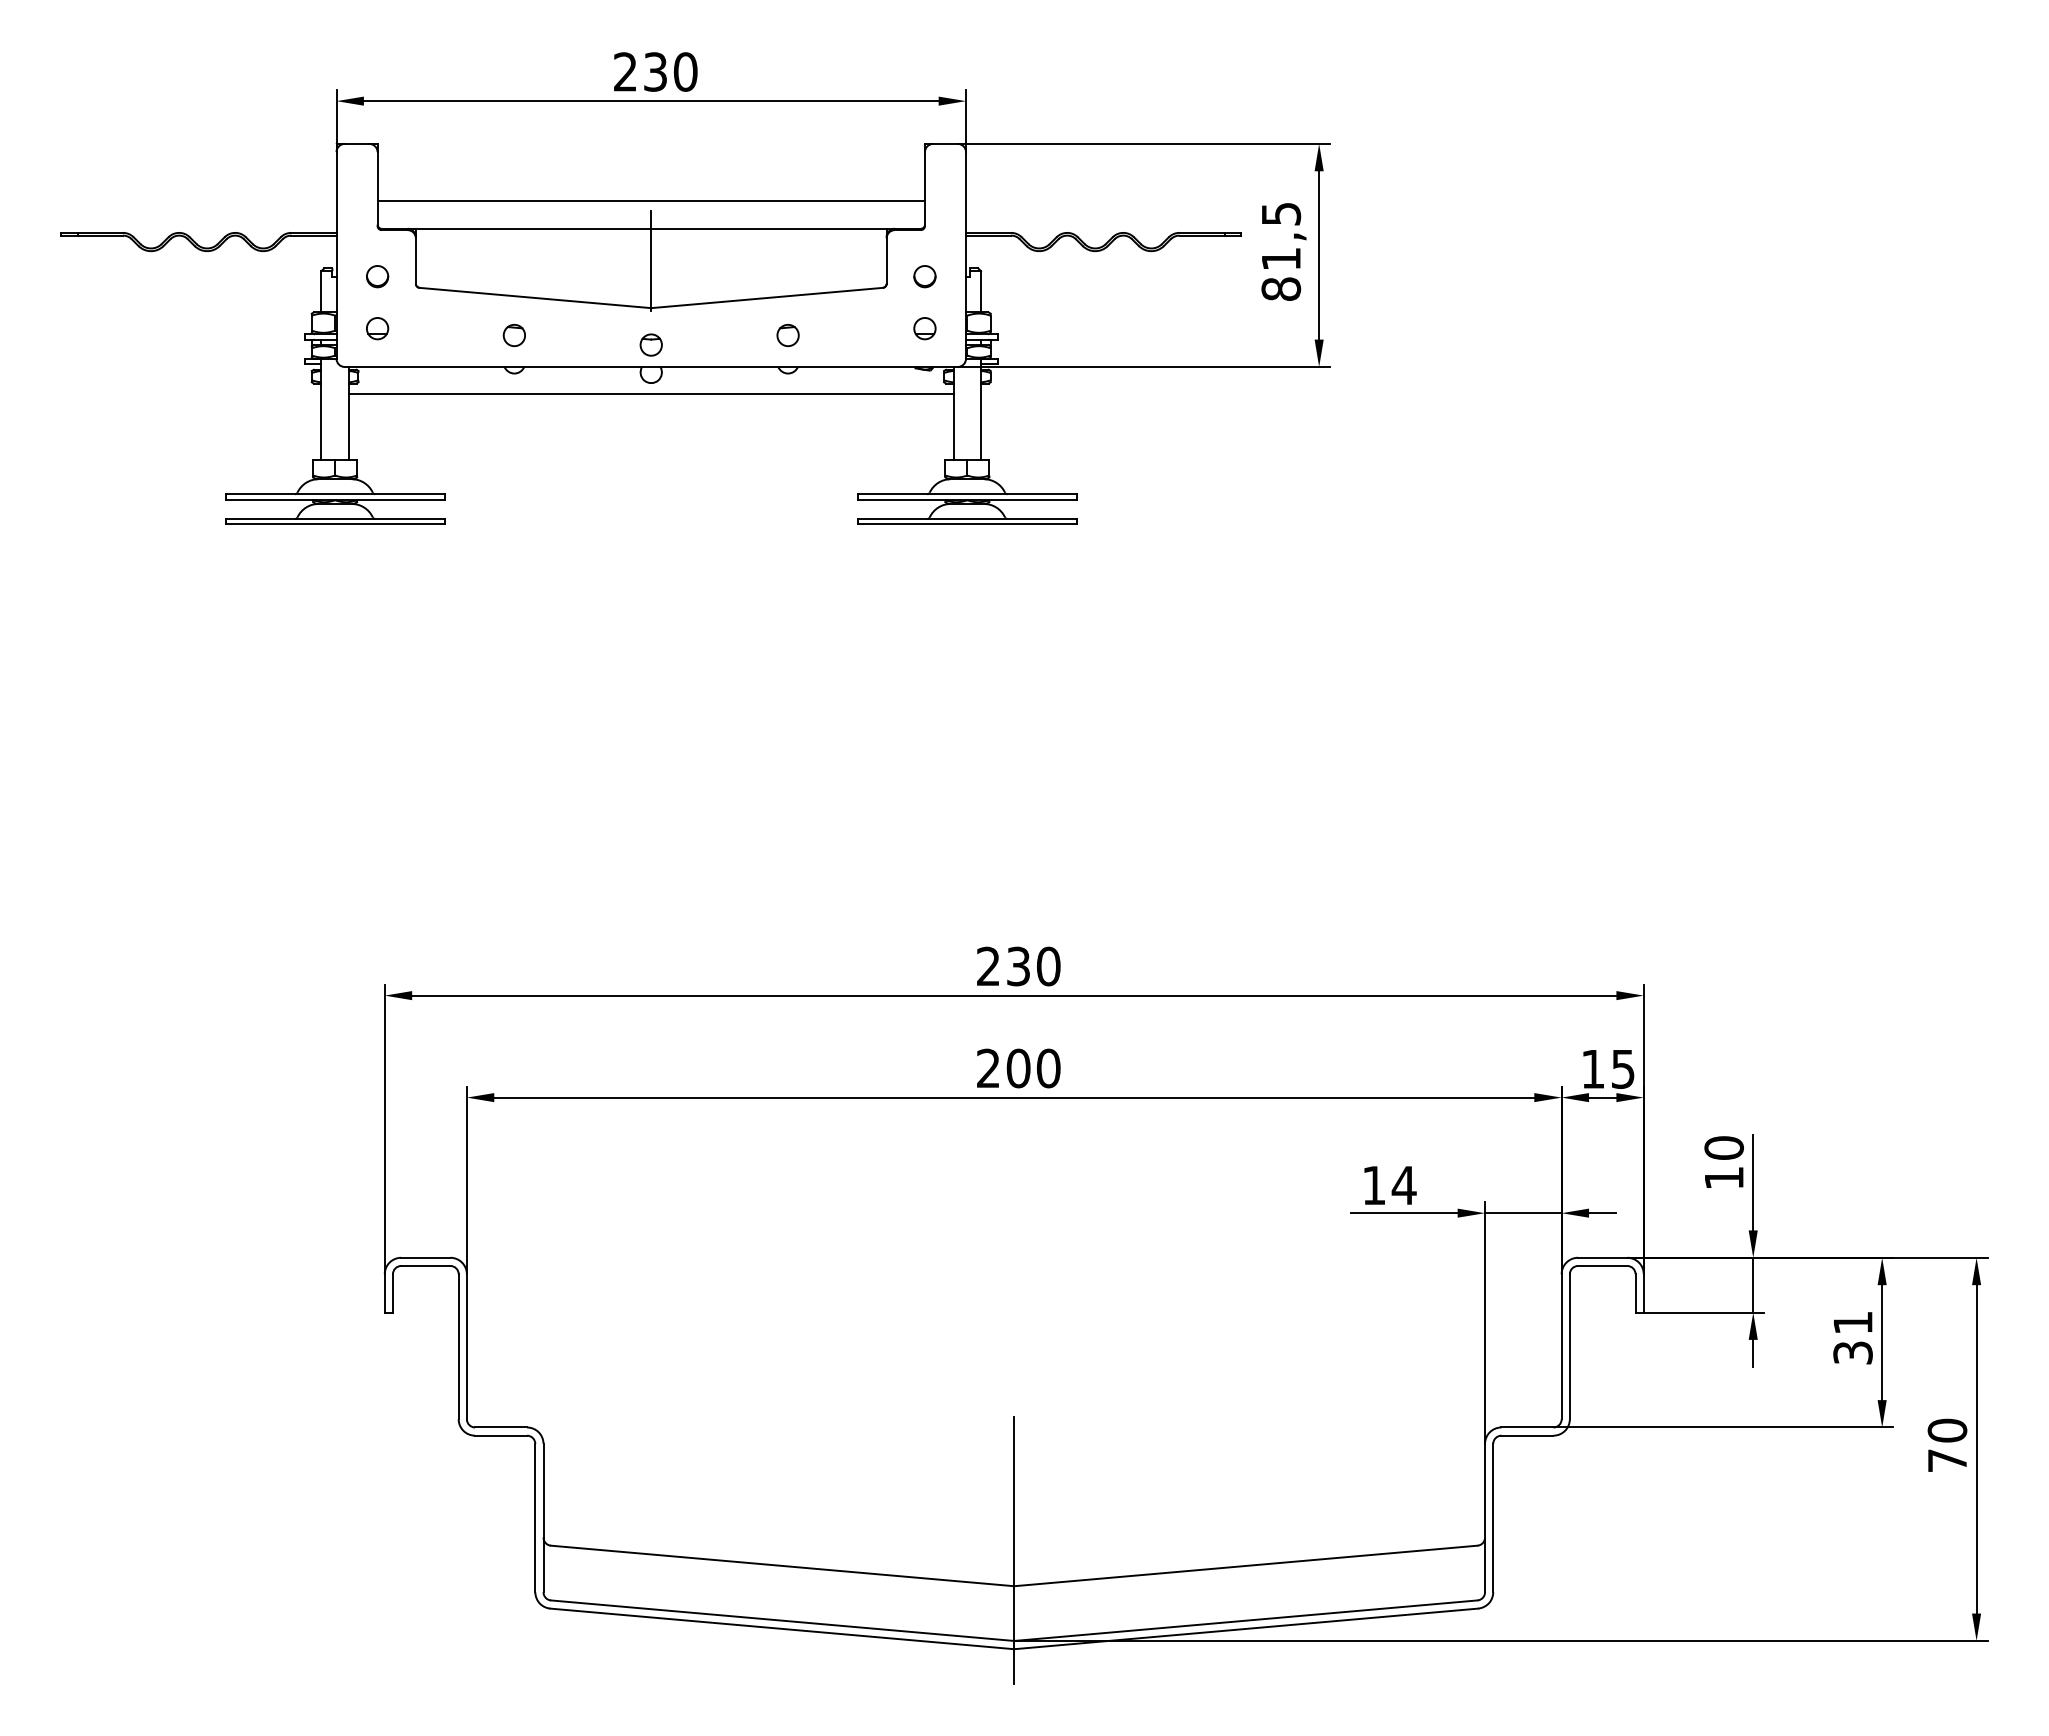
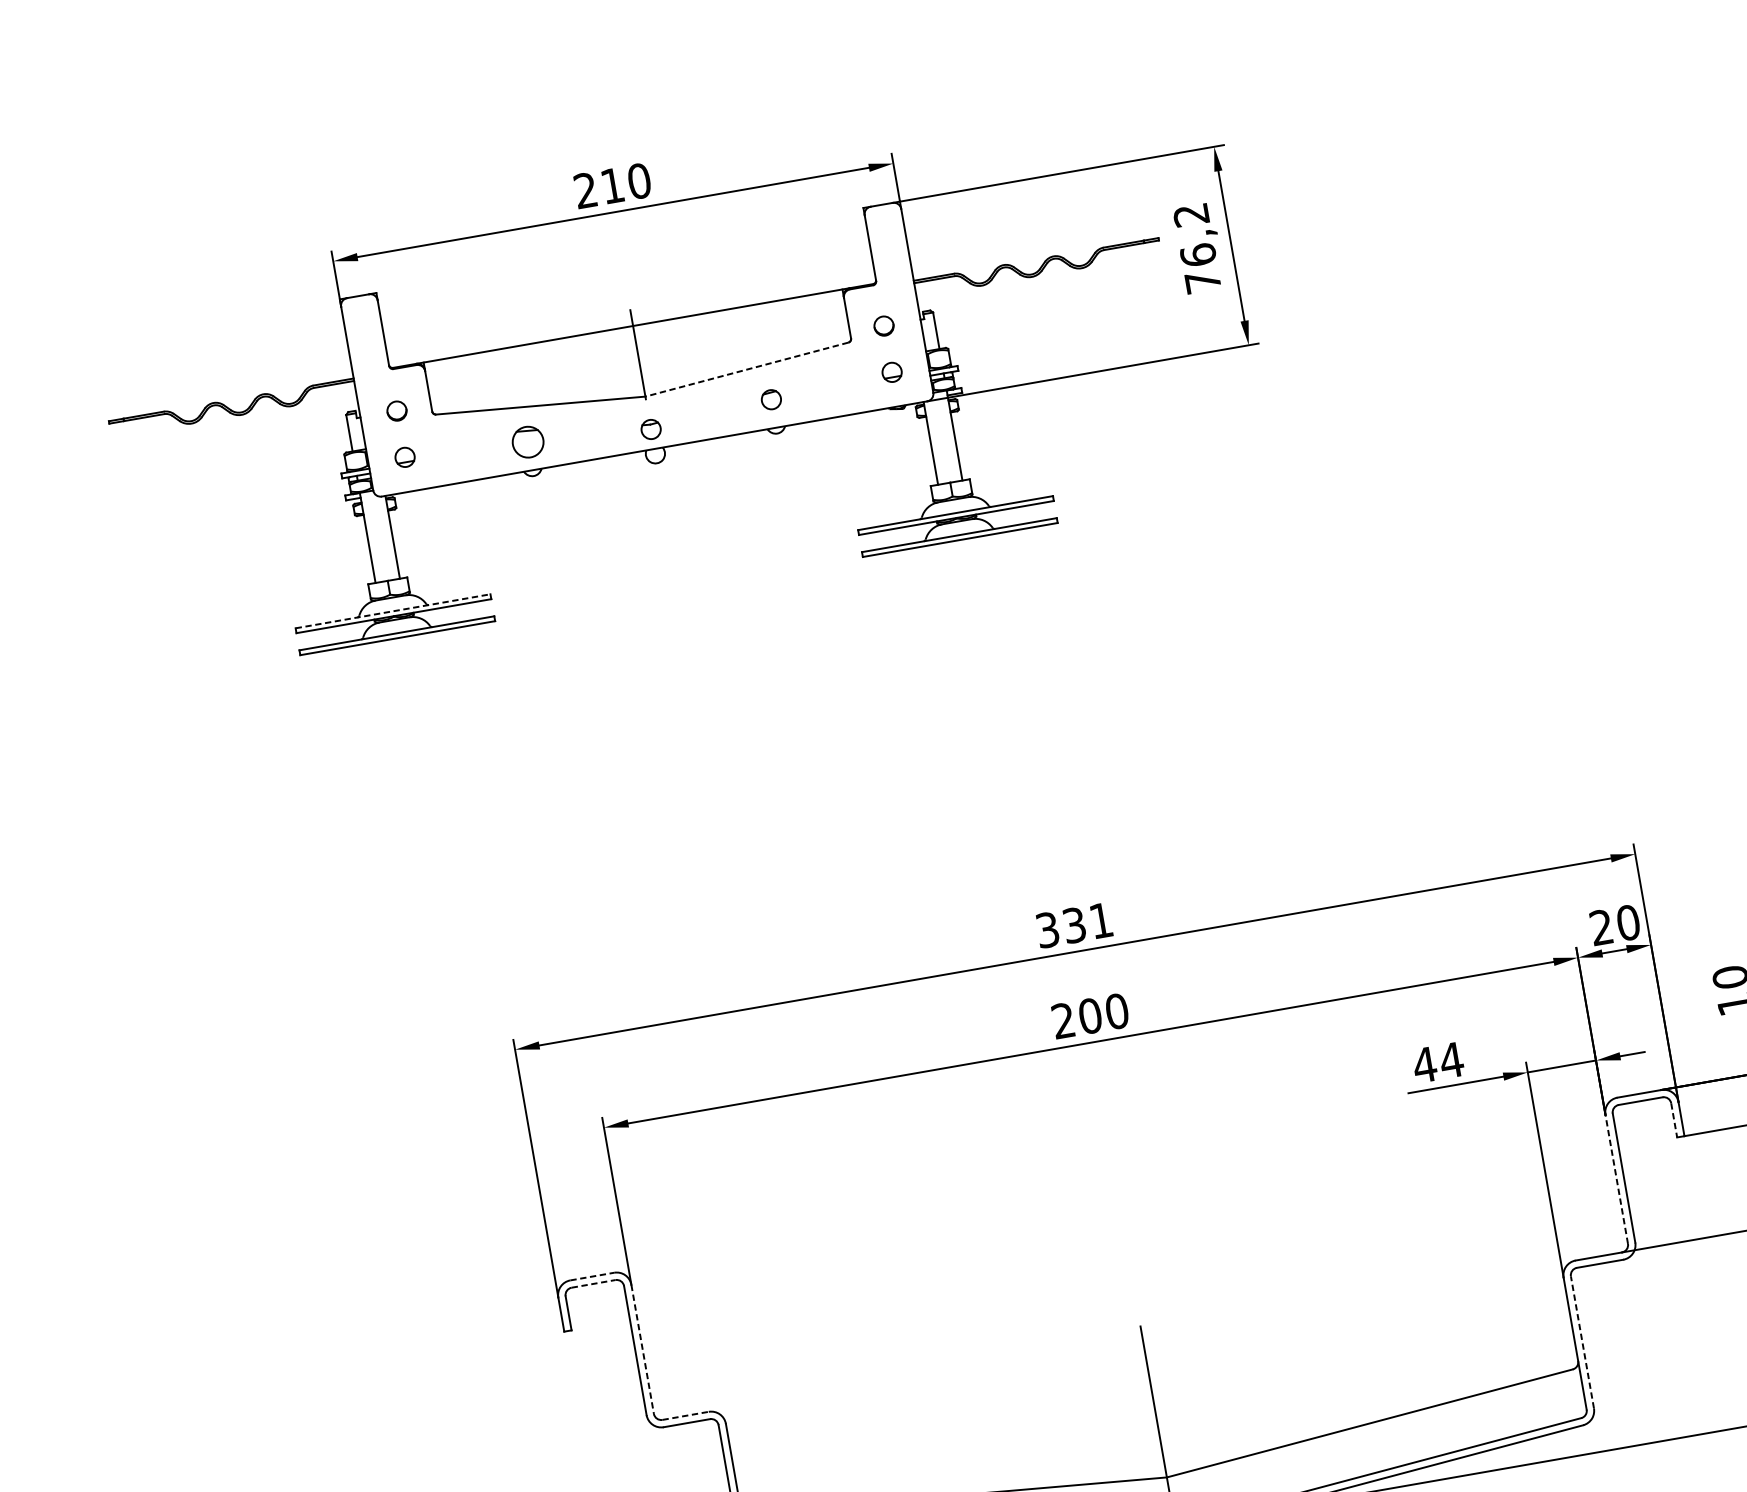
text: (655, 71) -> (612, 185), 230 -> 210
line: (650, 201) -> (628, 301), removed
text: (1281, 251) -> (1197, 248), 81,5 -> 76,2
line: (766, 298) -> (746, 370), solid -> dashed
part: (513, 335) -> (527, 442), size x1.6
line: (650, 394) -> (658, 473), removed
line: (335, 494) -> (393, 611), solid -> dashed
text: (1018, 966) -> (1074, 925), 230 -> 331
text: (1608, 1068) -> (1615, 924), 15 -> 20
text: (1373, 1185) -> (1424, 1065), 14 -> 44
line: (425, 1257) -> (591, 1276), solid -> dashed
line: (425, 1266) -> (593, 1284), solid -> dashed
line: (1635, 1293) -> (1674, 1120), solid -> dashed
line: (466, 1346) -> (642, 1349), solid -> dashed
line: (1561, 1346) -> (1616, 1179), solid -> dashed
line: (501, 1427) -> (685, 1415), solid -> dashed
line: (1493, 1517) -> (1582, 1341), solid -> dashed

